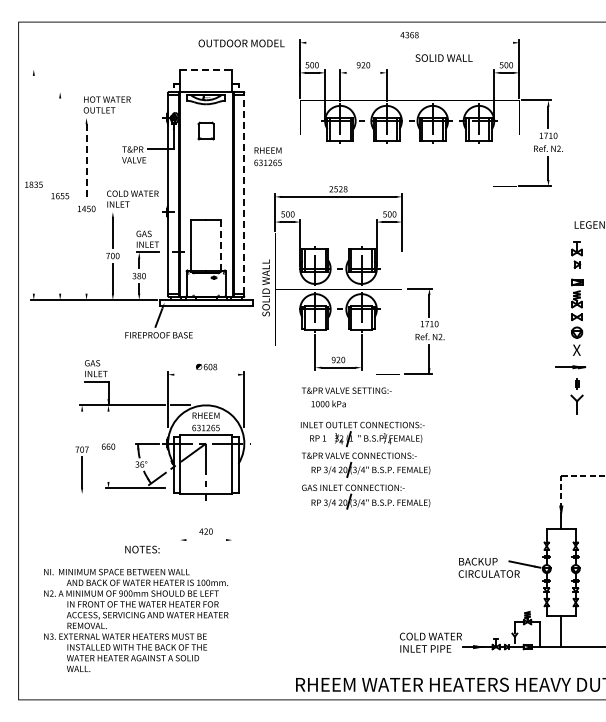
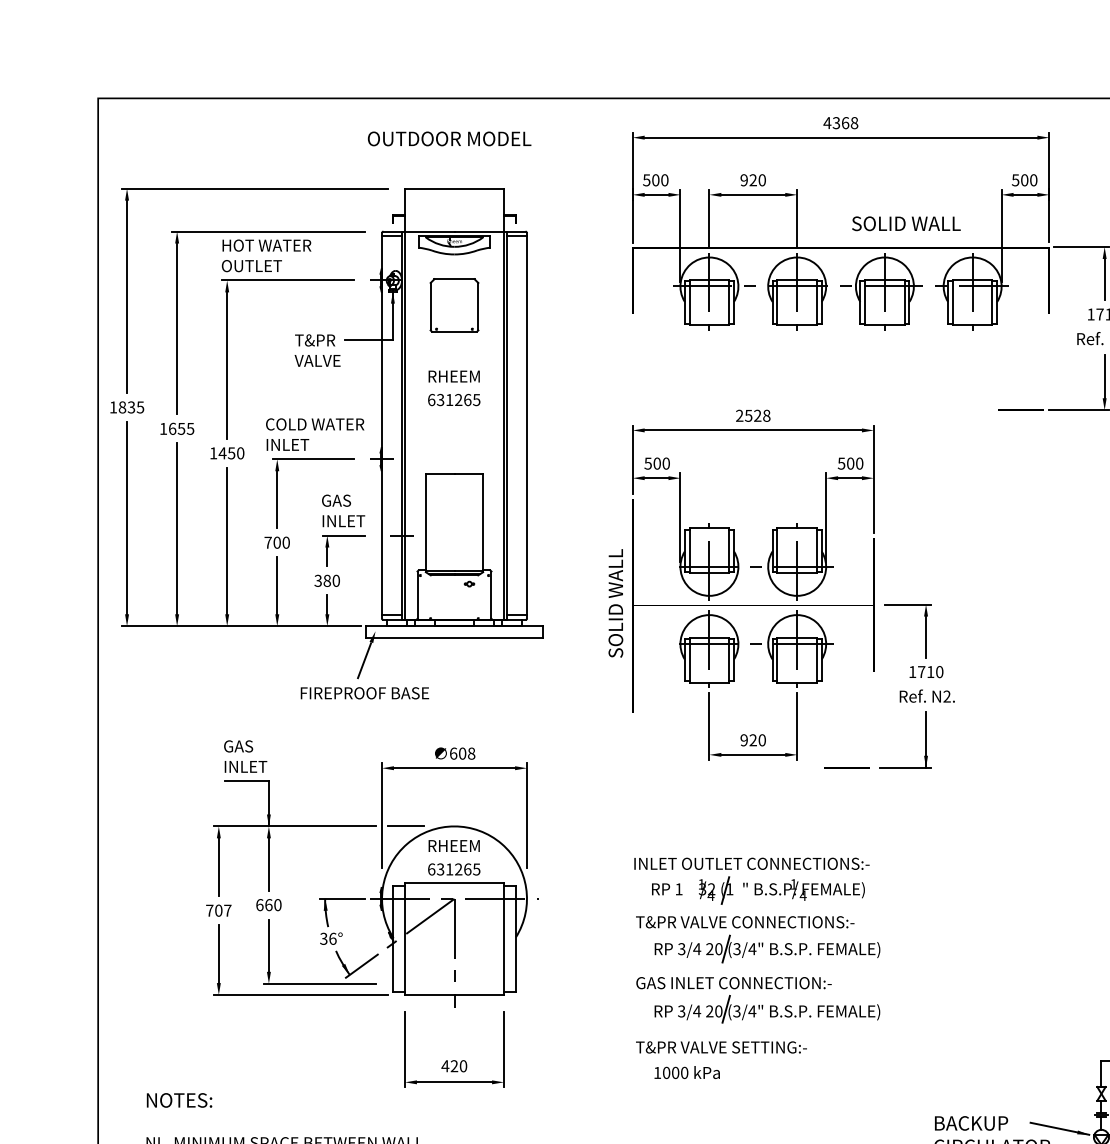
line: (409, 42) -> (840, 137), added
text: (241, 43) -> (449, 139), moved
text: (443, 57) -> (905, 222), moved
line: (101, 69) -> (255, 188), added
line: (206, 69) -> (455, 188), dashed -> solid
line: (363, 72) -> (753, 194), added
line: (108, 92) -> (268, 232), added
line: (118, 117) -> (287, 279), added
line: (33, 126) -> (126, 296), added
part: (205, 130) -> (453, 304), size x1.67
line: (60, 143) -> (177, 328), added
text: (267, 156) -> (453, 387), moved
line: (86, 162) -> (227, 365), dashed -> solid
line: (244, 193) -> (527, 423), dashed -> solid
line: (131, 212) -> (312, 460), added
line: (33, 242) -> (126, 517), added
line: (221, 245) -> (483, 522), dashed -> solid
line: (60, 248) -> (177, 528), added
line: (86, 254) -> (227, 539), added
part: (353, 280) -> (781, 589), moved
line: (206, 374) -> (455, 767), added
text: (346, 397) -> (721, 1060), moved
line: (108, 425) -> (268, 864), added
line: (82, 426) -> (219, 866), added
line: (108, 467) -> (268, 944), added
line: (125, 494) -> (301, 995), added
line: (180, 522) -> (405, 1048), added
line: (232, 522) -> (504, 1048), added
line: (205, 540) -> (453, 1083), added
text: (142, 549) -> (179, 1100), moved

